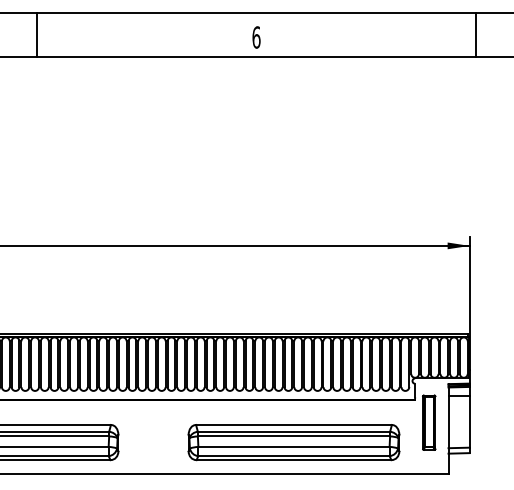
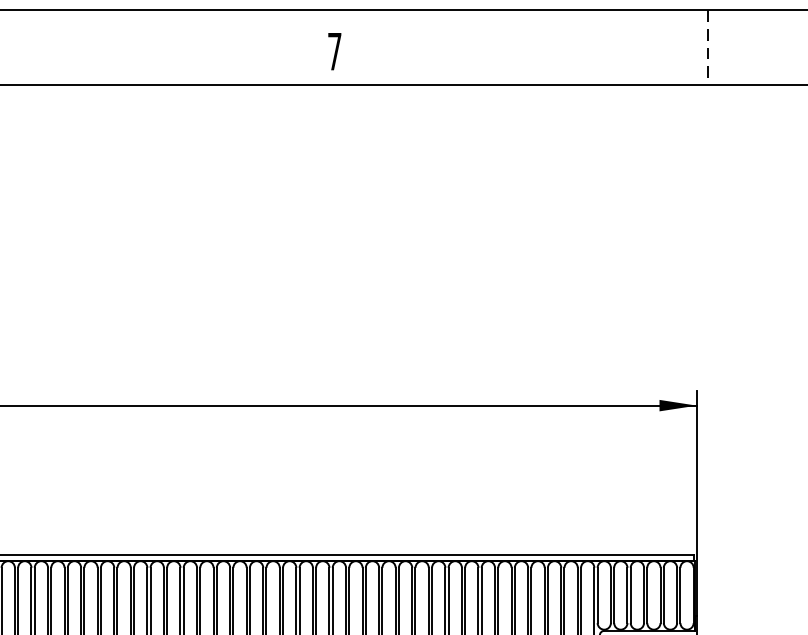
line: (476, 35) -> (708, 48), solid -> dashed
text: (256, 37) -> (334, 51), 6 -> 7

